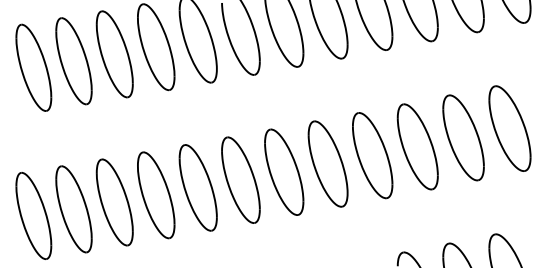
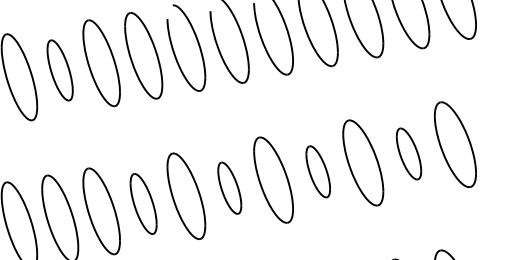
part: (114, 54) -> (59, 70), size x0.7
part: (463, 137) -> (408, 153), size x0.6
part: (372, 155) -> (317, 171), size x0.6
part: (284, 171) -> (229, 187), size x0.6
part: (197, 187) -> (142, 203), size x0.7

